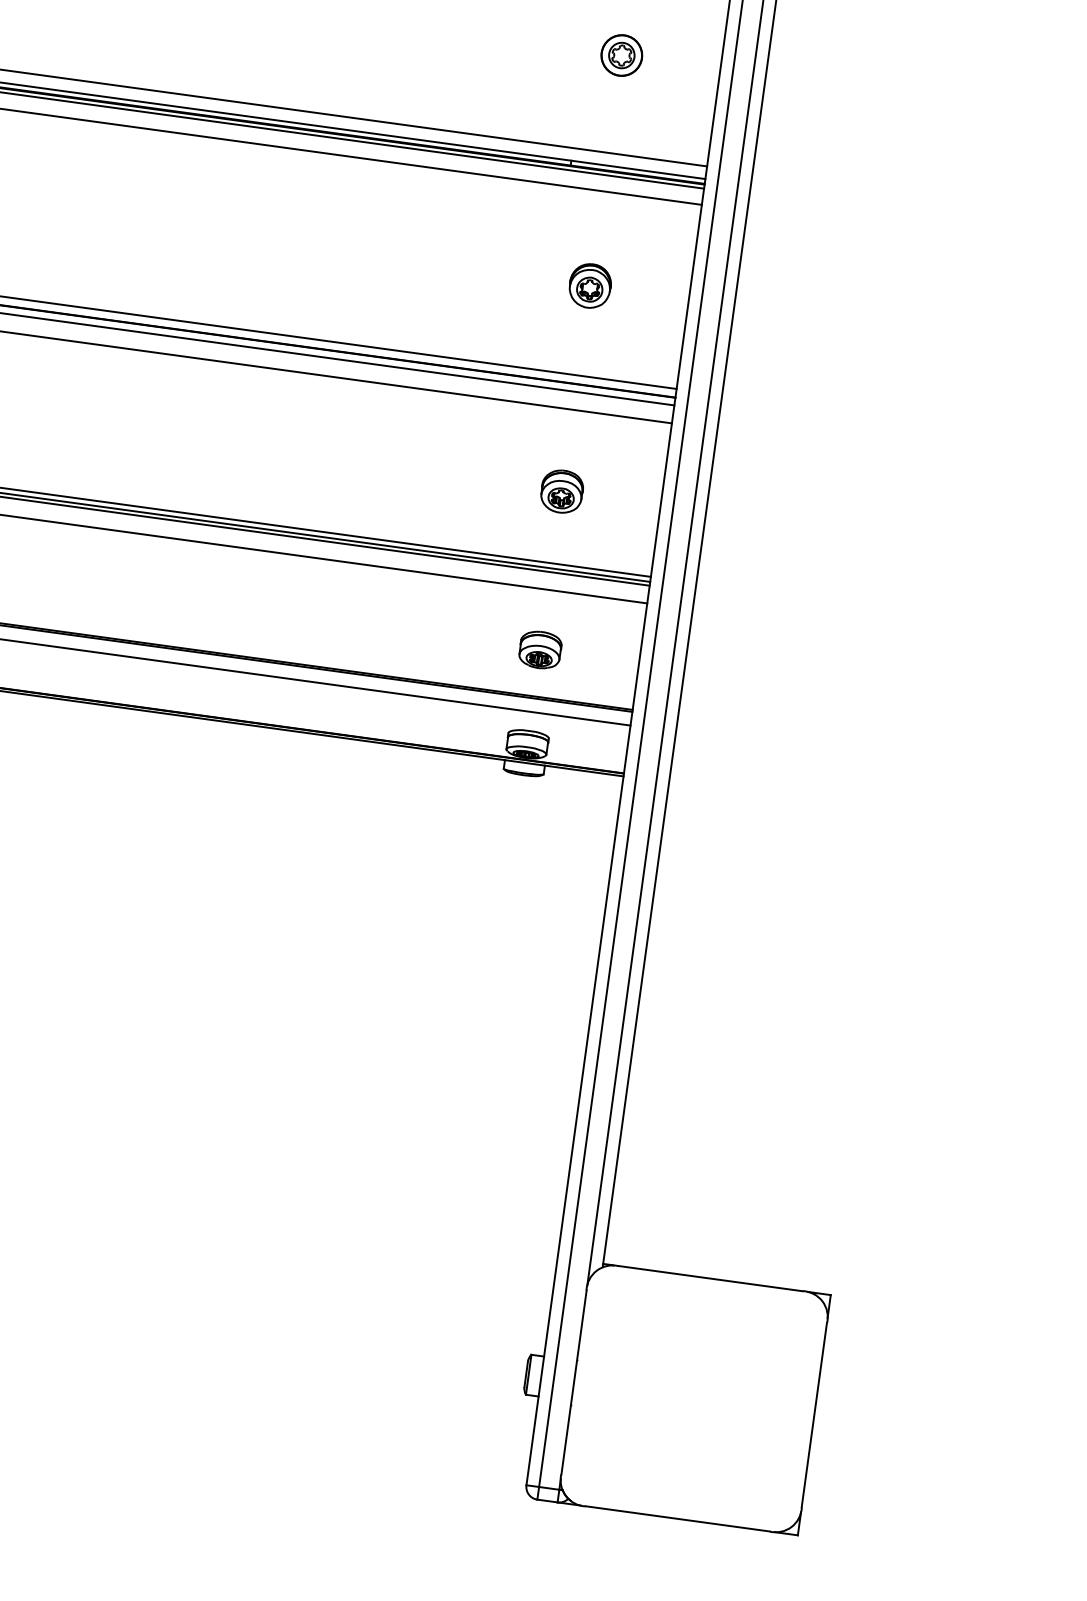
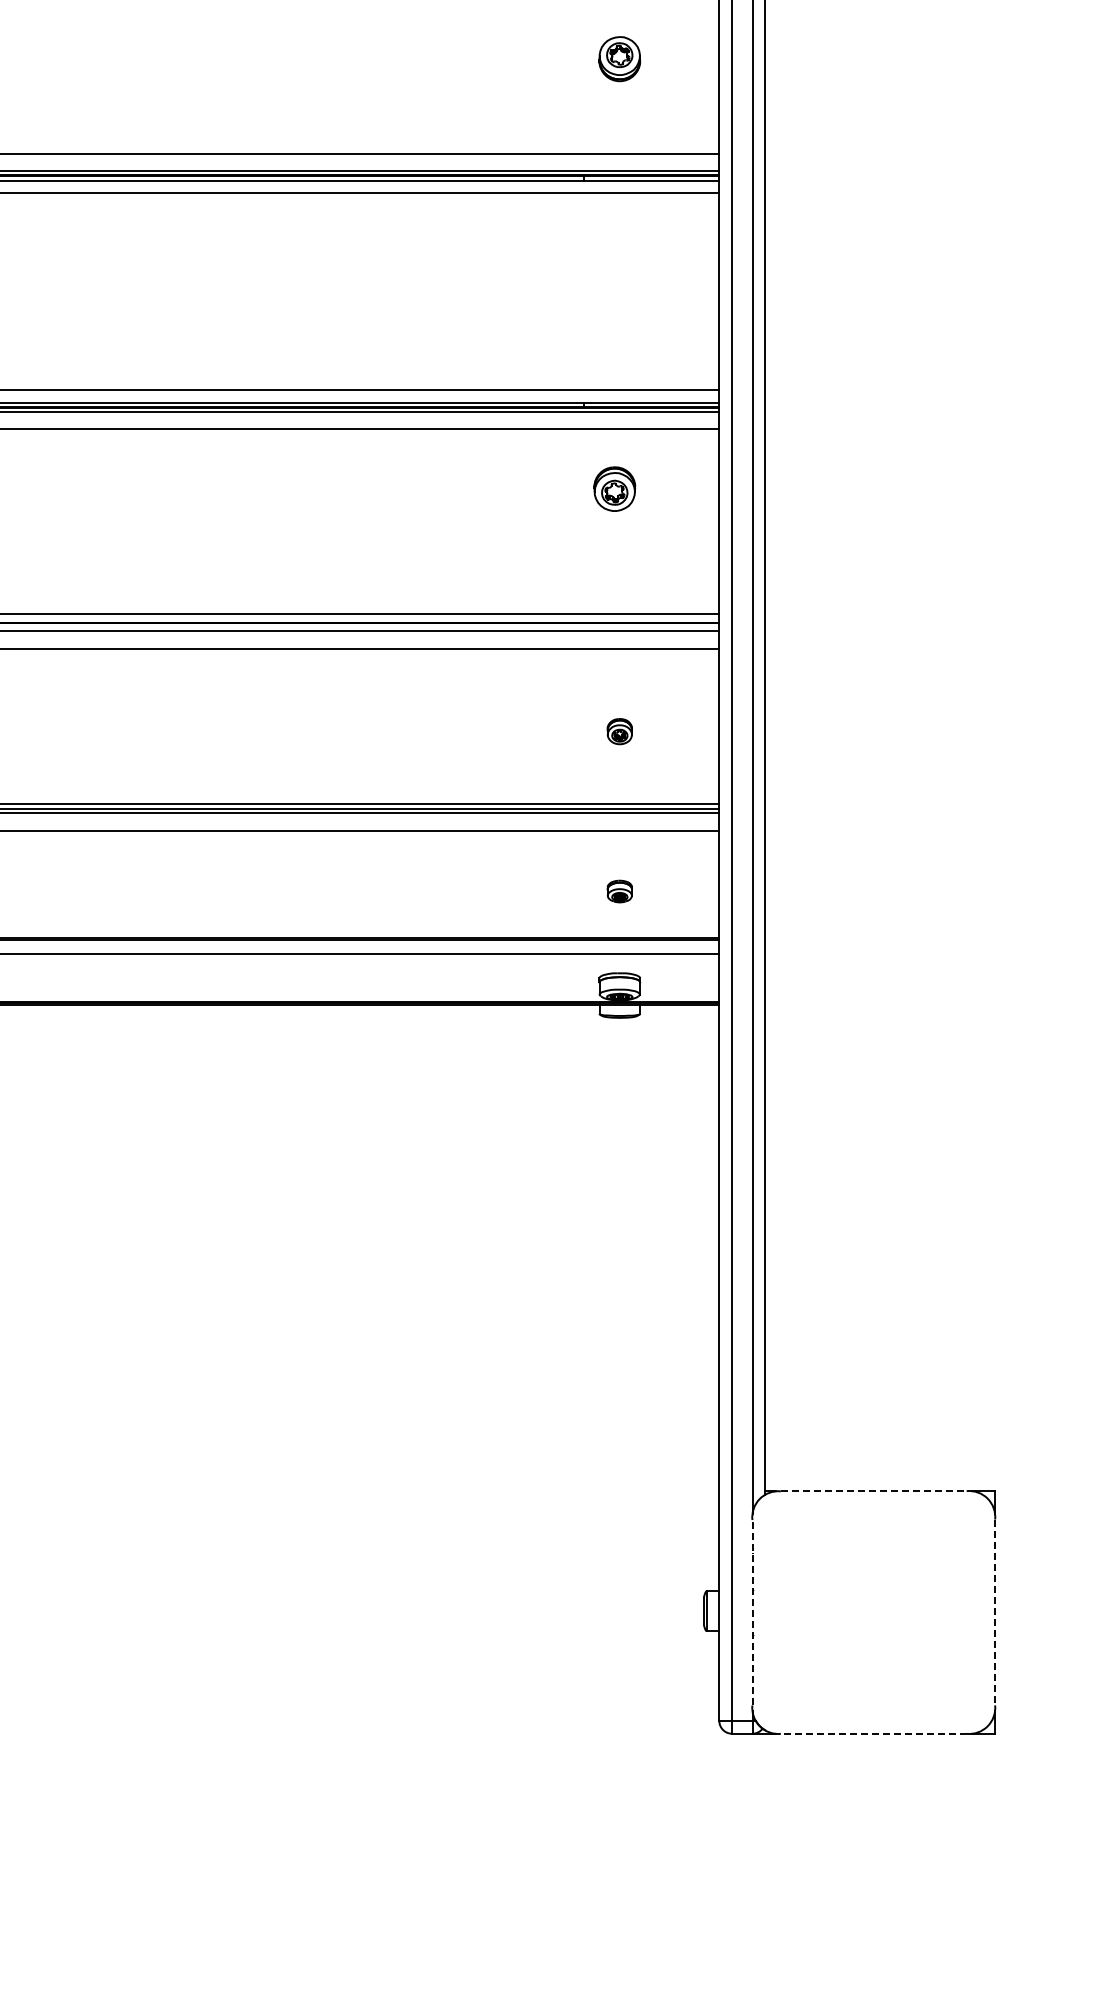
part: (621, 55) -> (619, 291), removed
part: (590, 285) -> (614, 488), moved
part: (561, 491) -> (619, 731), size x0.6
part: (540, 649) -> (619, 891), size x0.6
line: (710, 1278) -> (873, 1491), solid -> dashed
line: (574, 1382) -> (752, 1612), solid -> dashed
line: (814, 1415) -> (995, 1612), solid -> dashed
line: (677, 1518) -> (873, 1733), solid -> dashed

